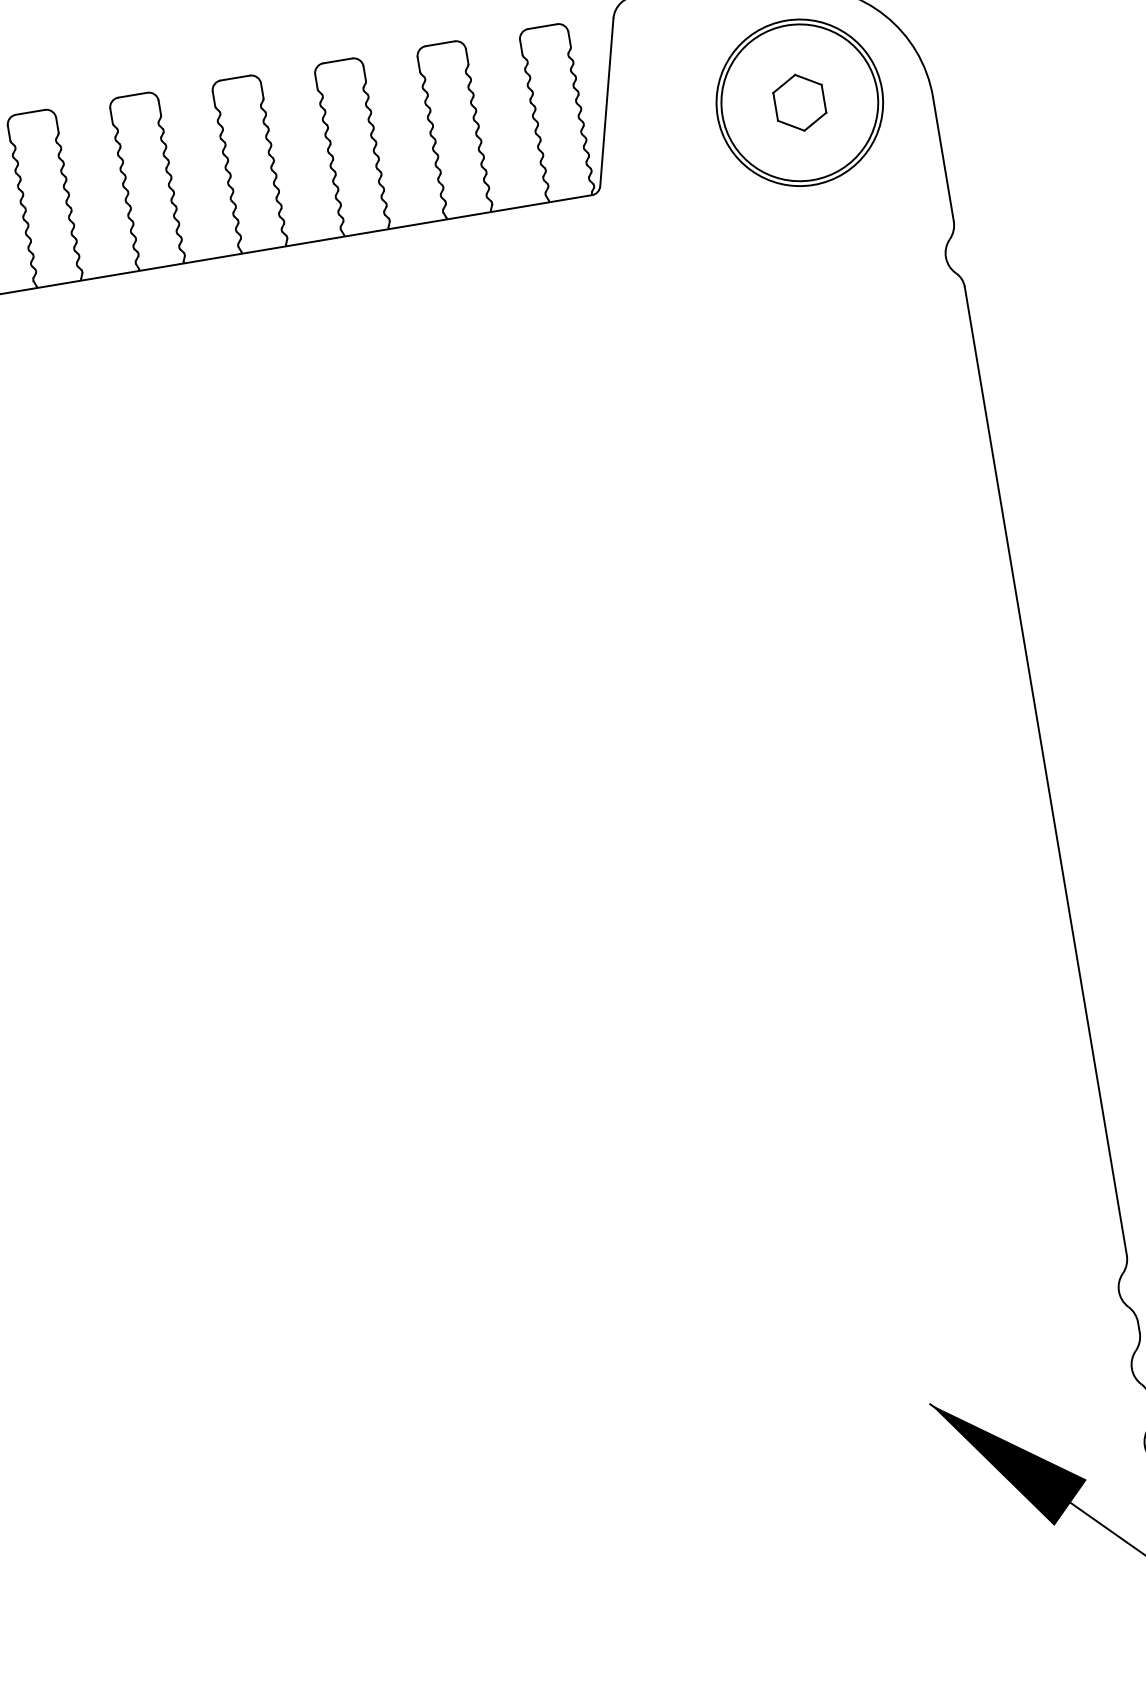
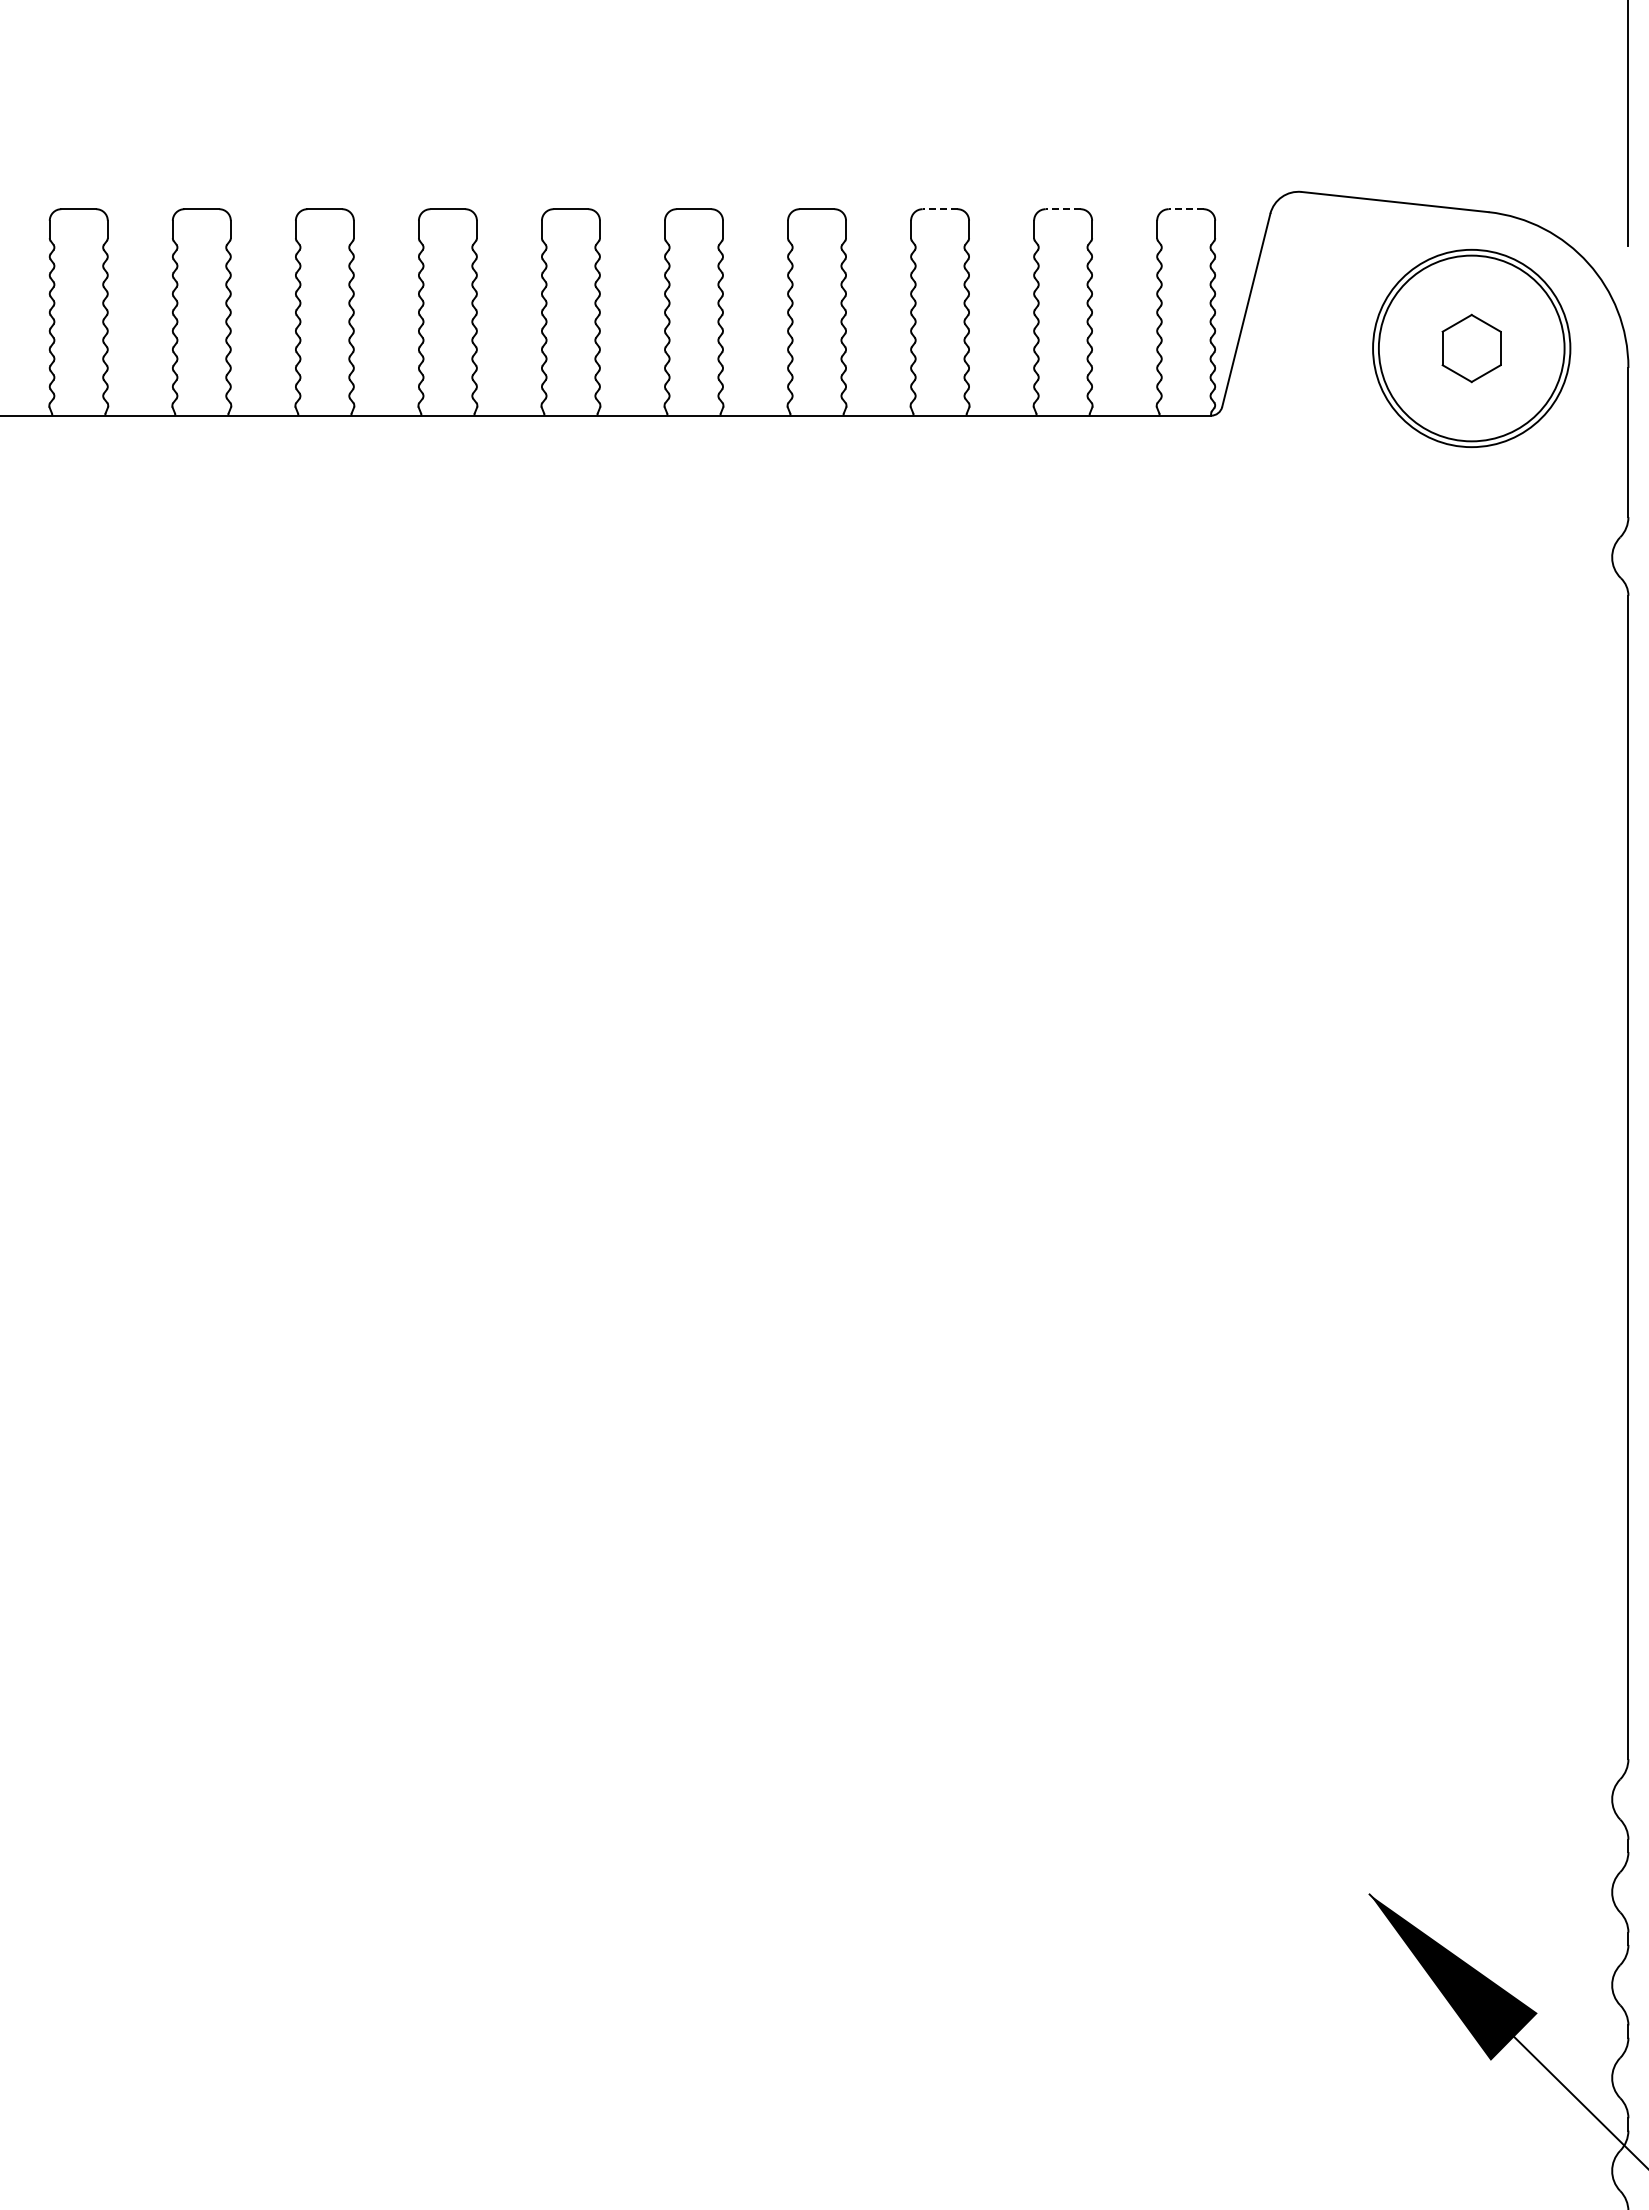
line: (542, 26) -> (1185, 209), solid -> dashed
line: (439, 44) -> (1062, 209), solid -> dashed
line: (337, 61) -> (939, 209), solid -> dashed

